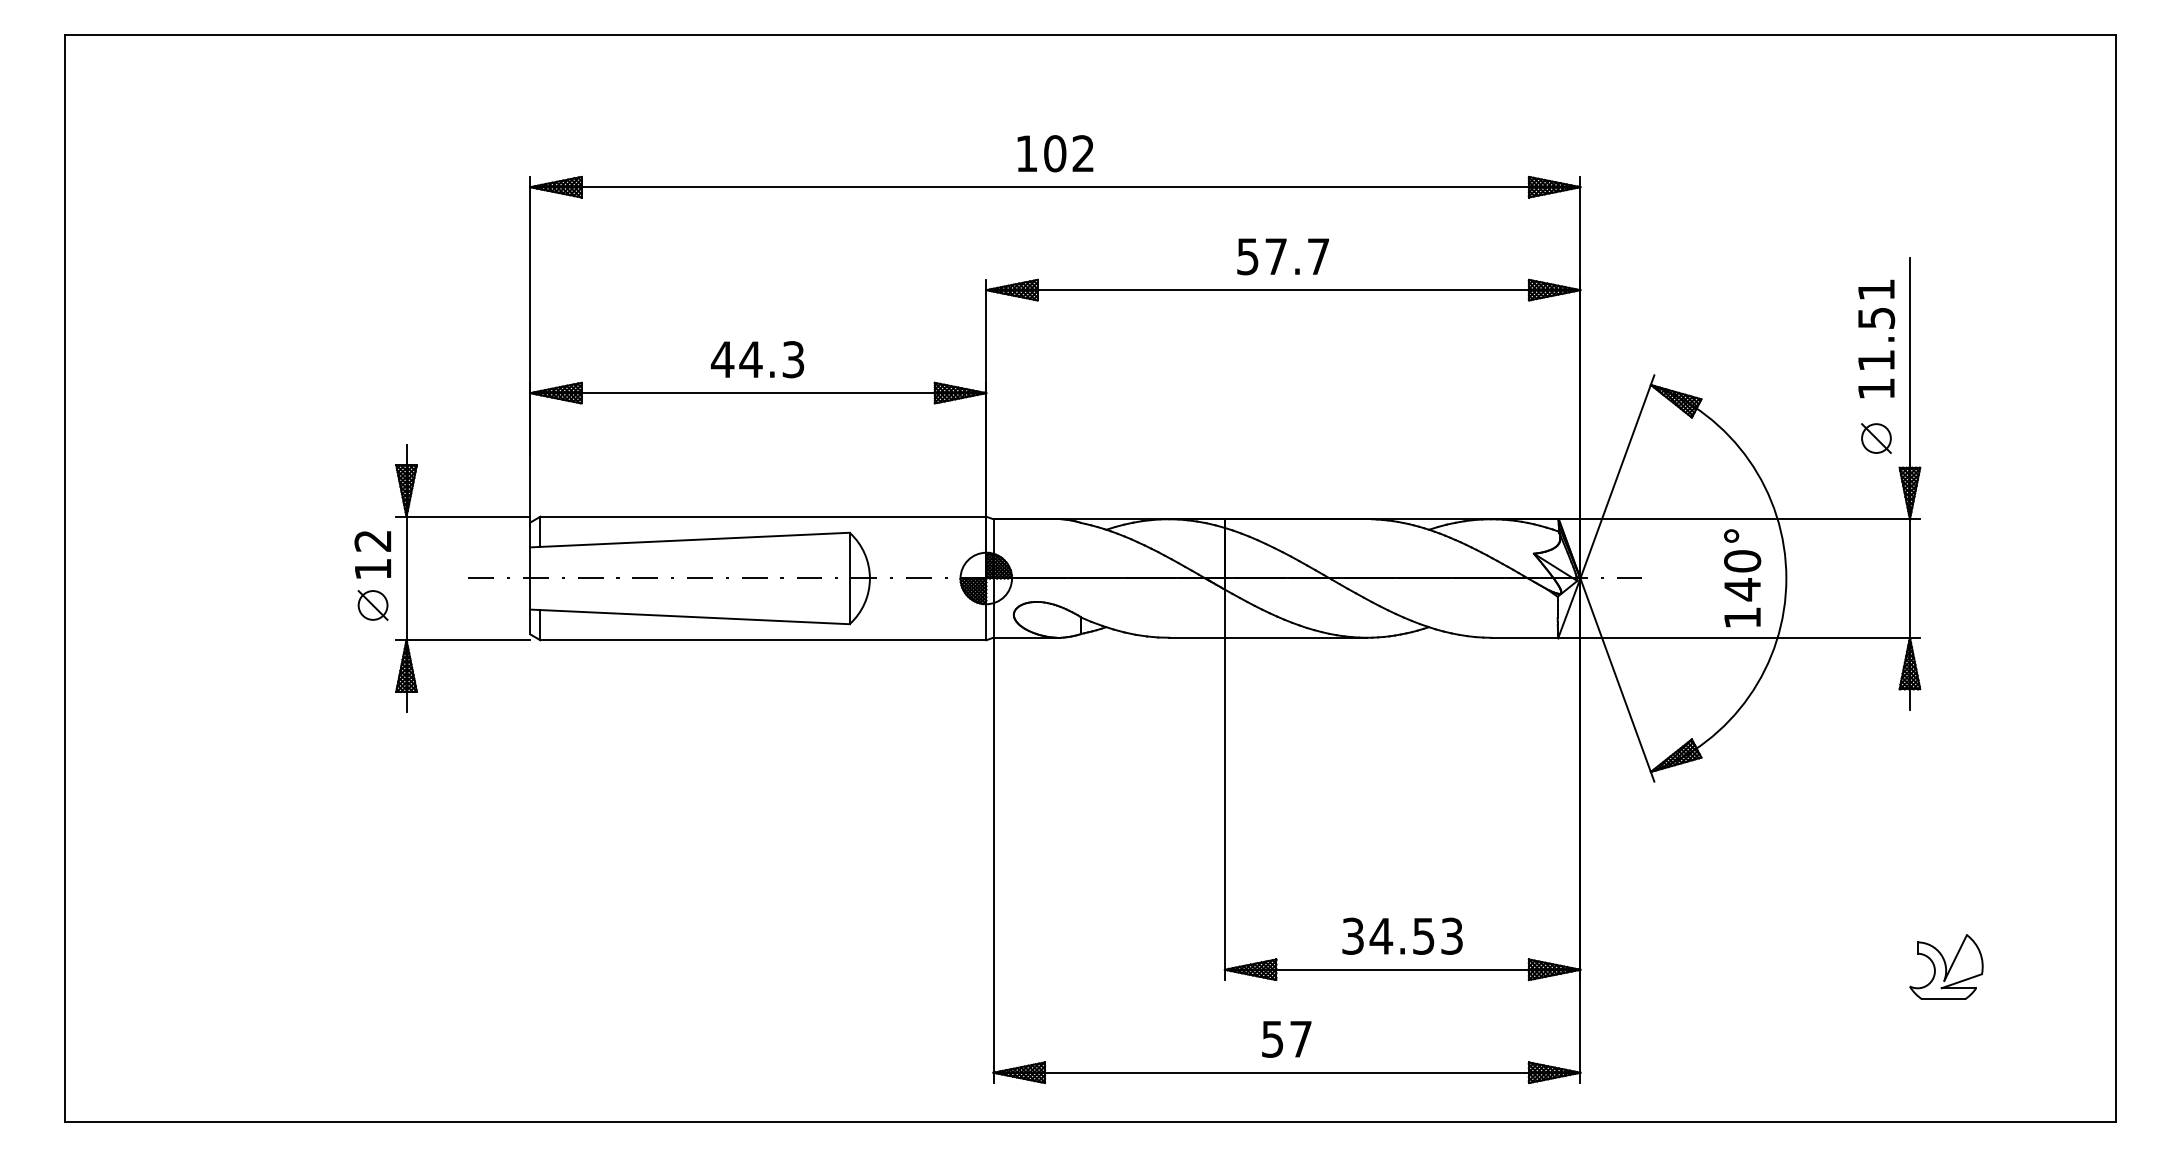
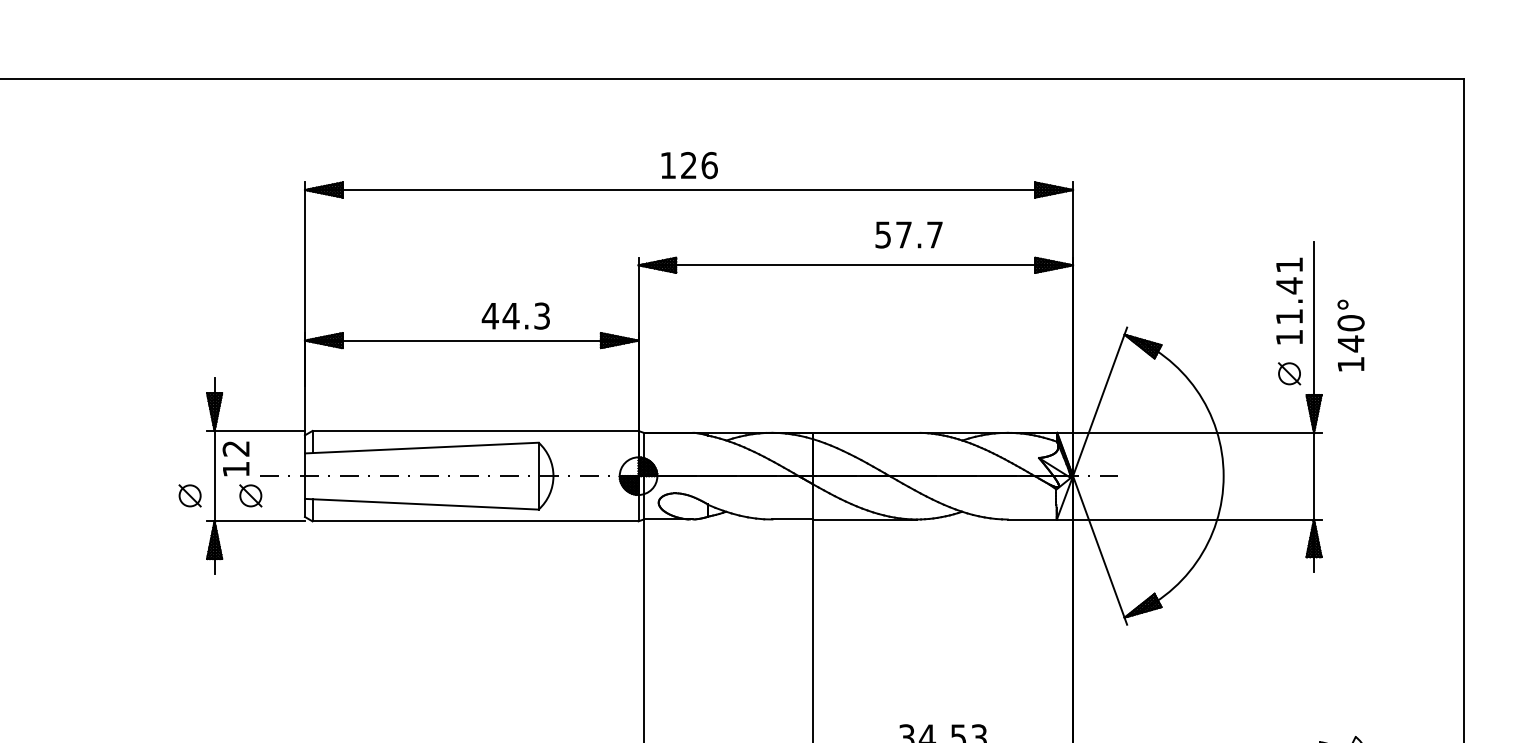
text: (1069, 153) -> (699, 165), 102 -> 126
text: (1282, 256) -> (908, 234), moved
text: (1876, 318) -> (1289, 286), 11.51 -> 11.41
text: (757, 359) -> (515, 316), moved
text: (372, 554) -> (235, 458), moved
text: (1742, 578) -> (1351, 335), moved
part: (455, 605) -> (250, 495), added

